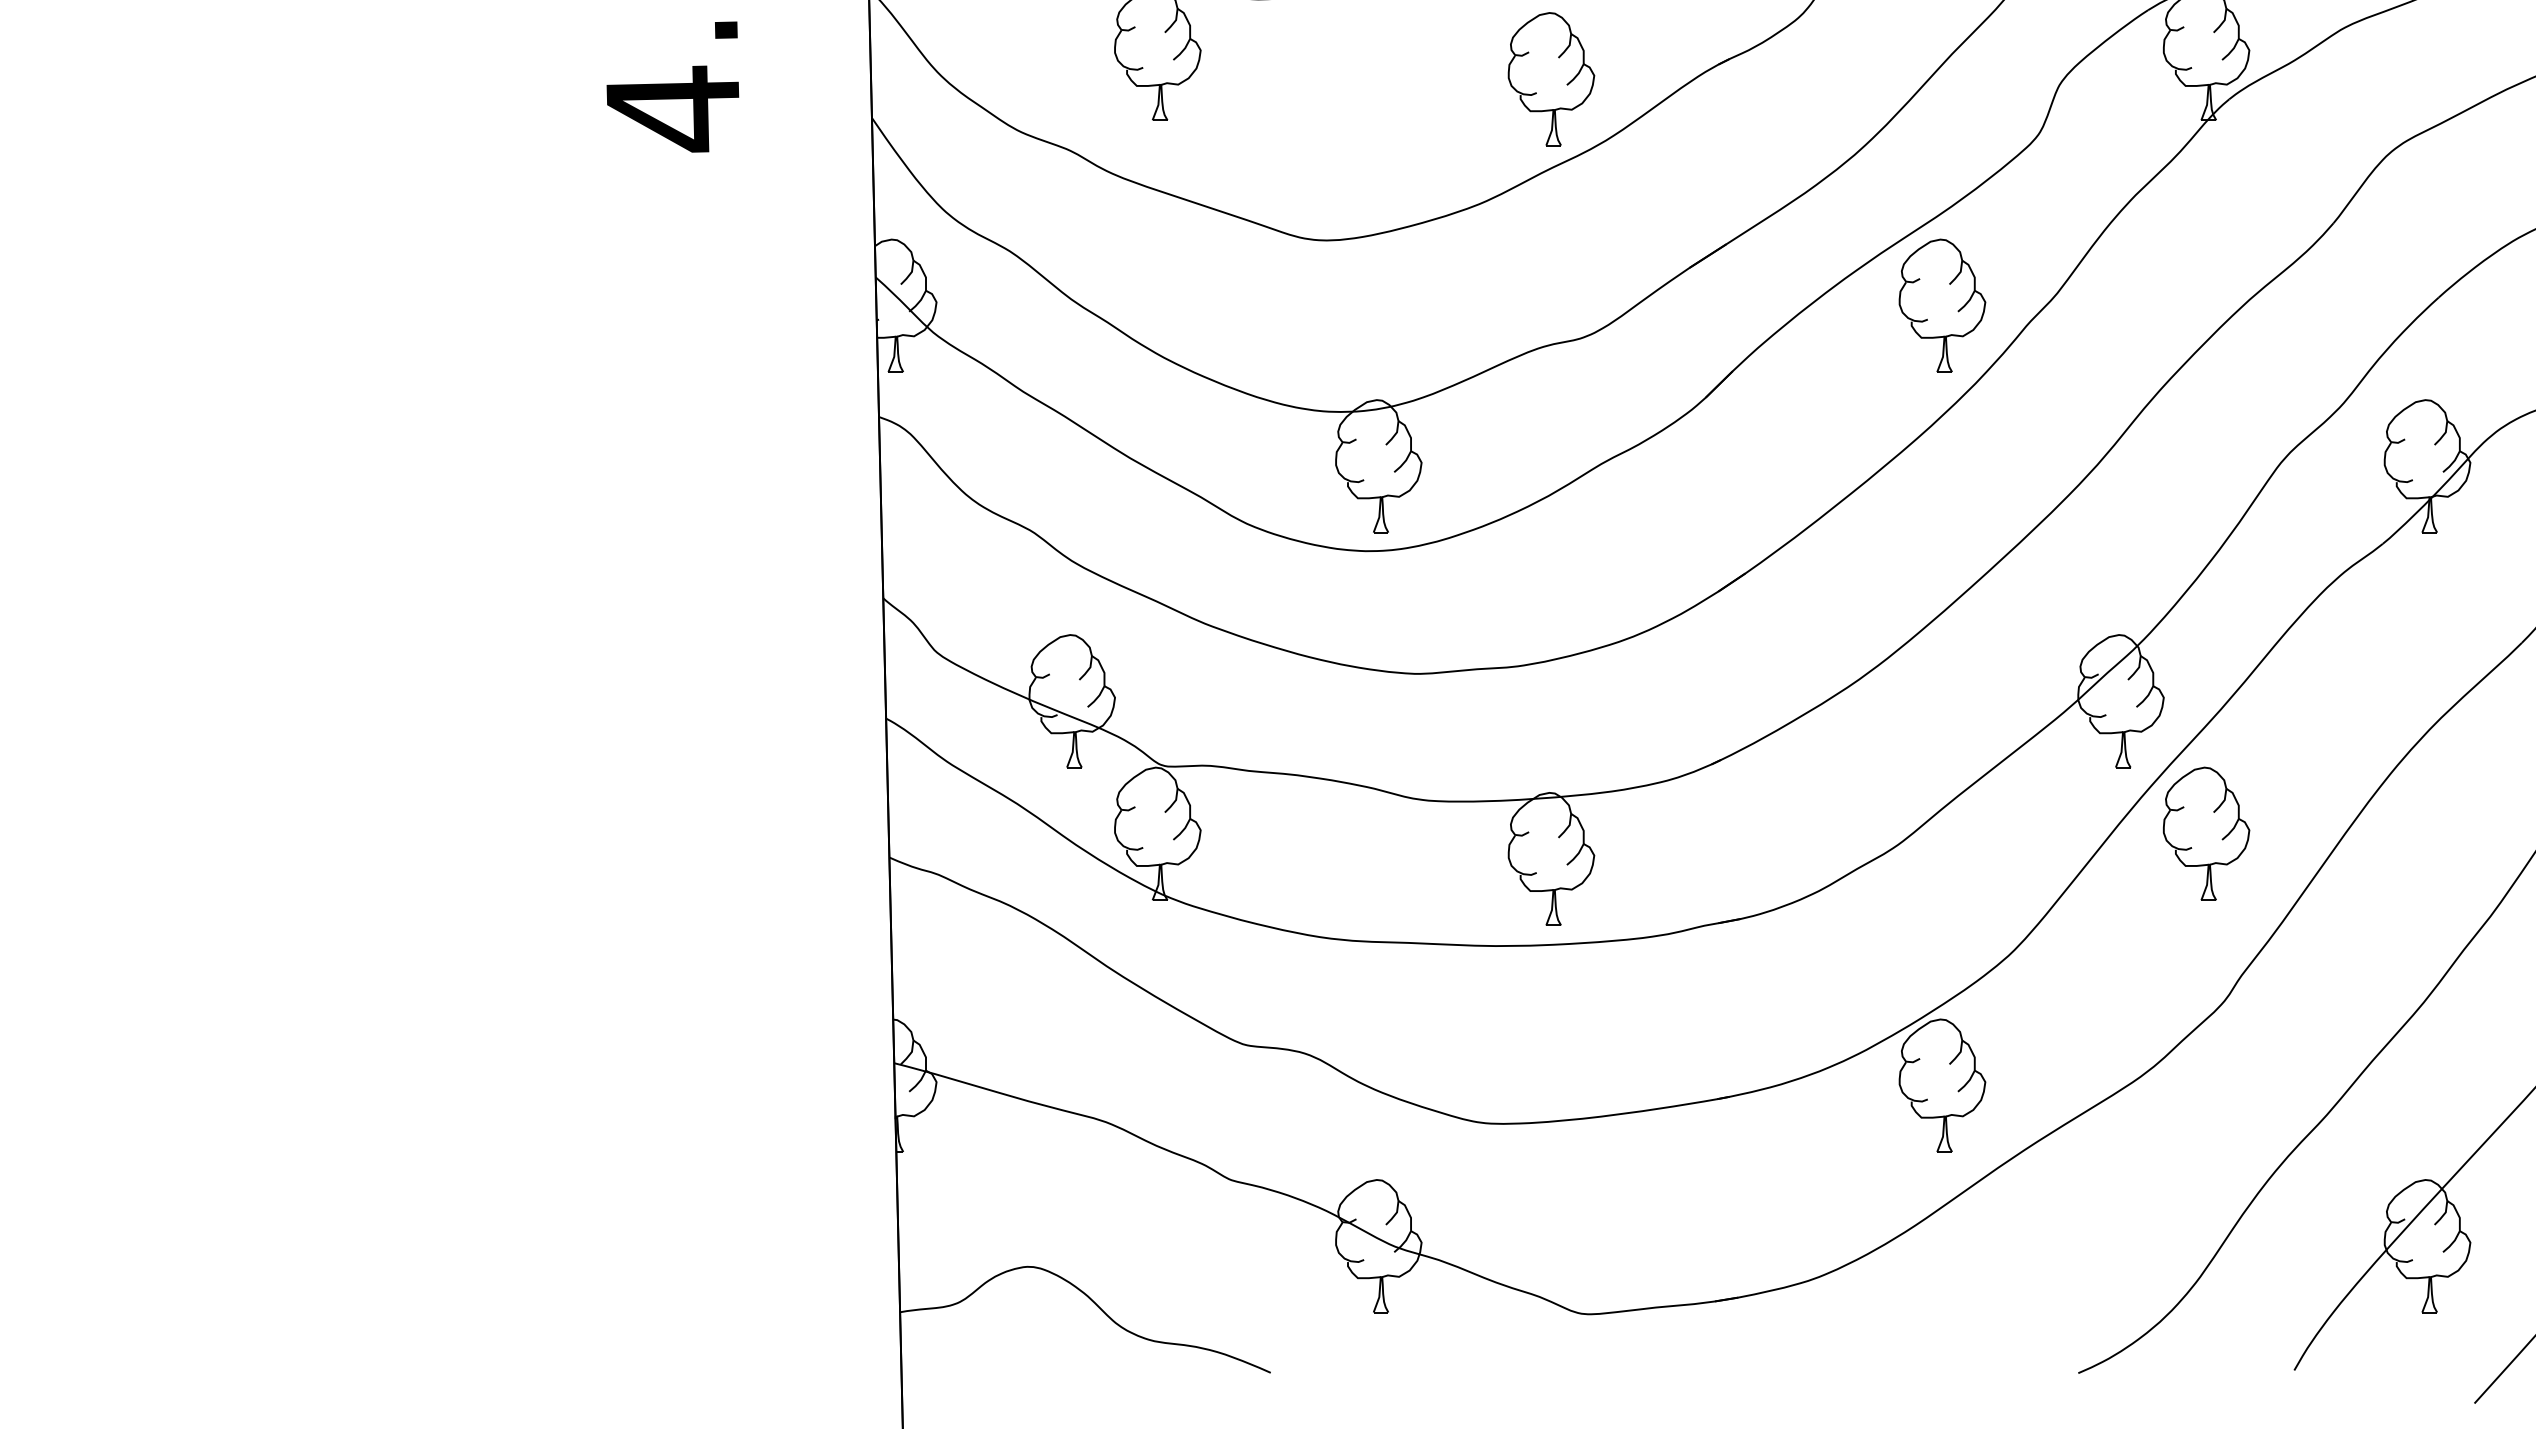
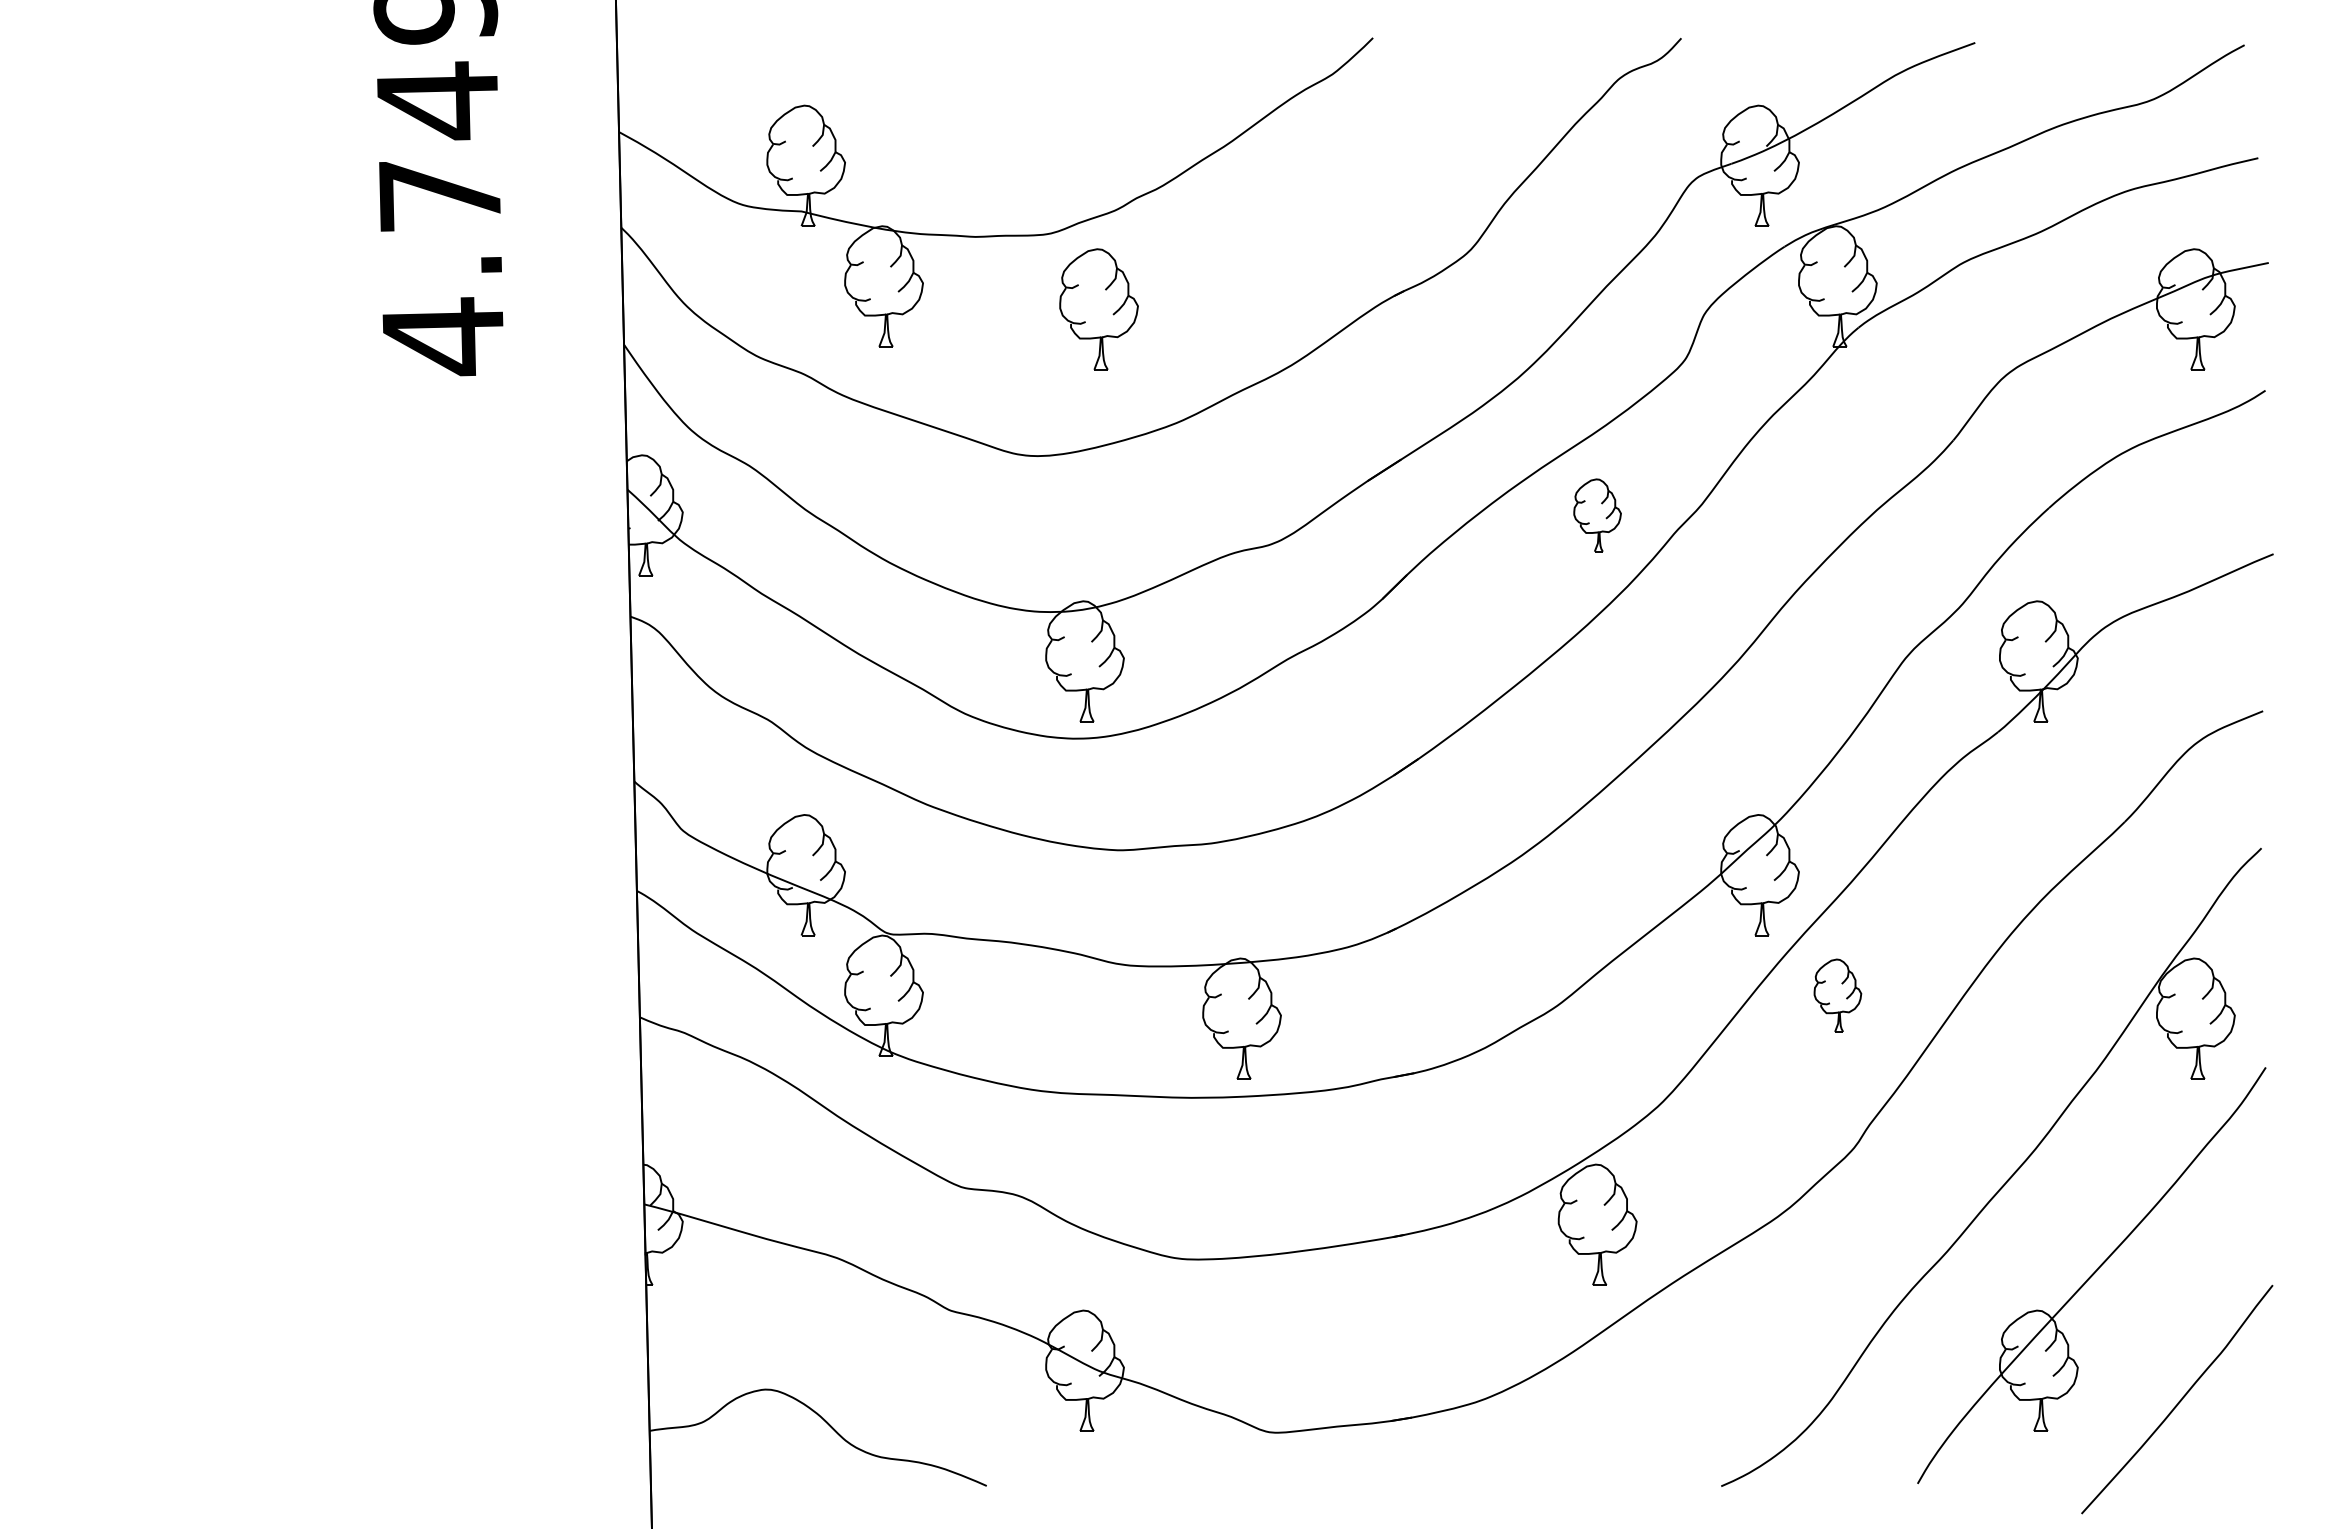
part: (1550, 79) -> (1098, 309), moved
part: (1942, 305) -> (1597, 515), size x0.6
part: (2206, 833) -> (1837, 995), size x0.6

